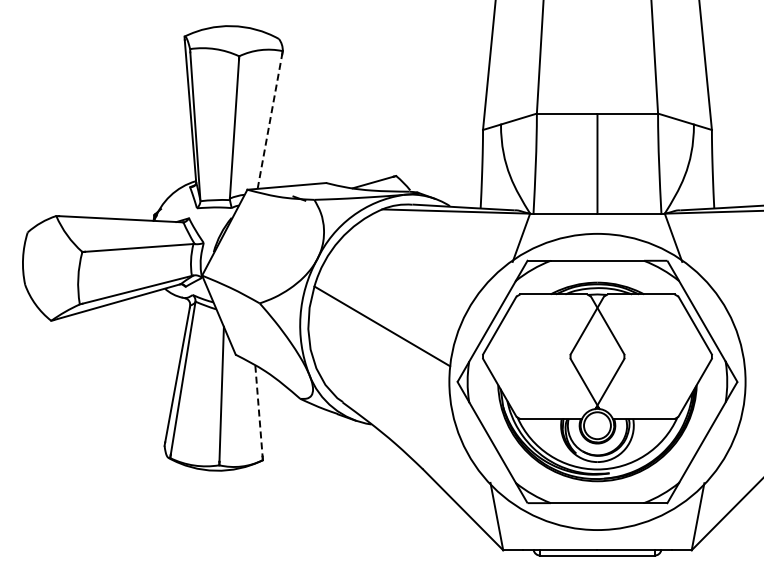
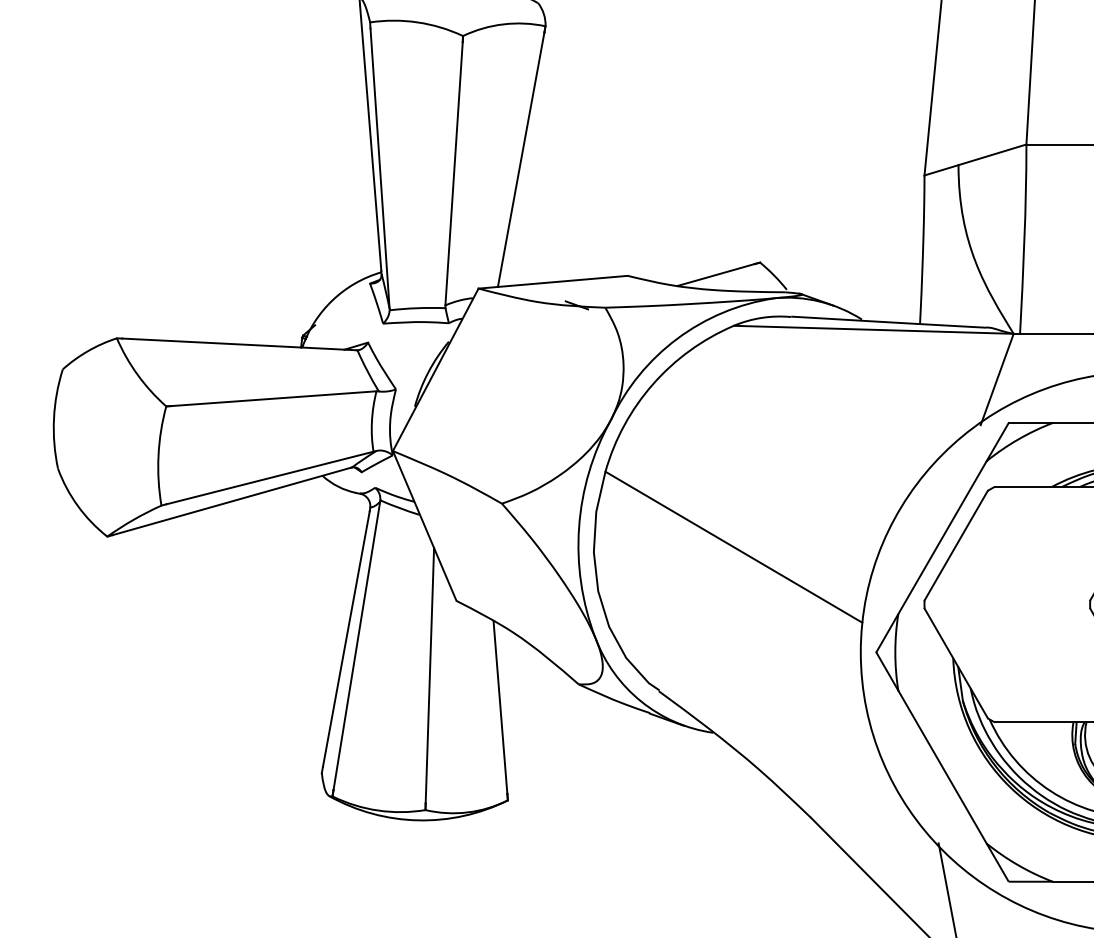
line: (270, 121) -> (522, 159), dashed -> solid
line: (258, 411) -> (499, 708), dashed -> solid

